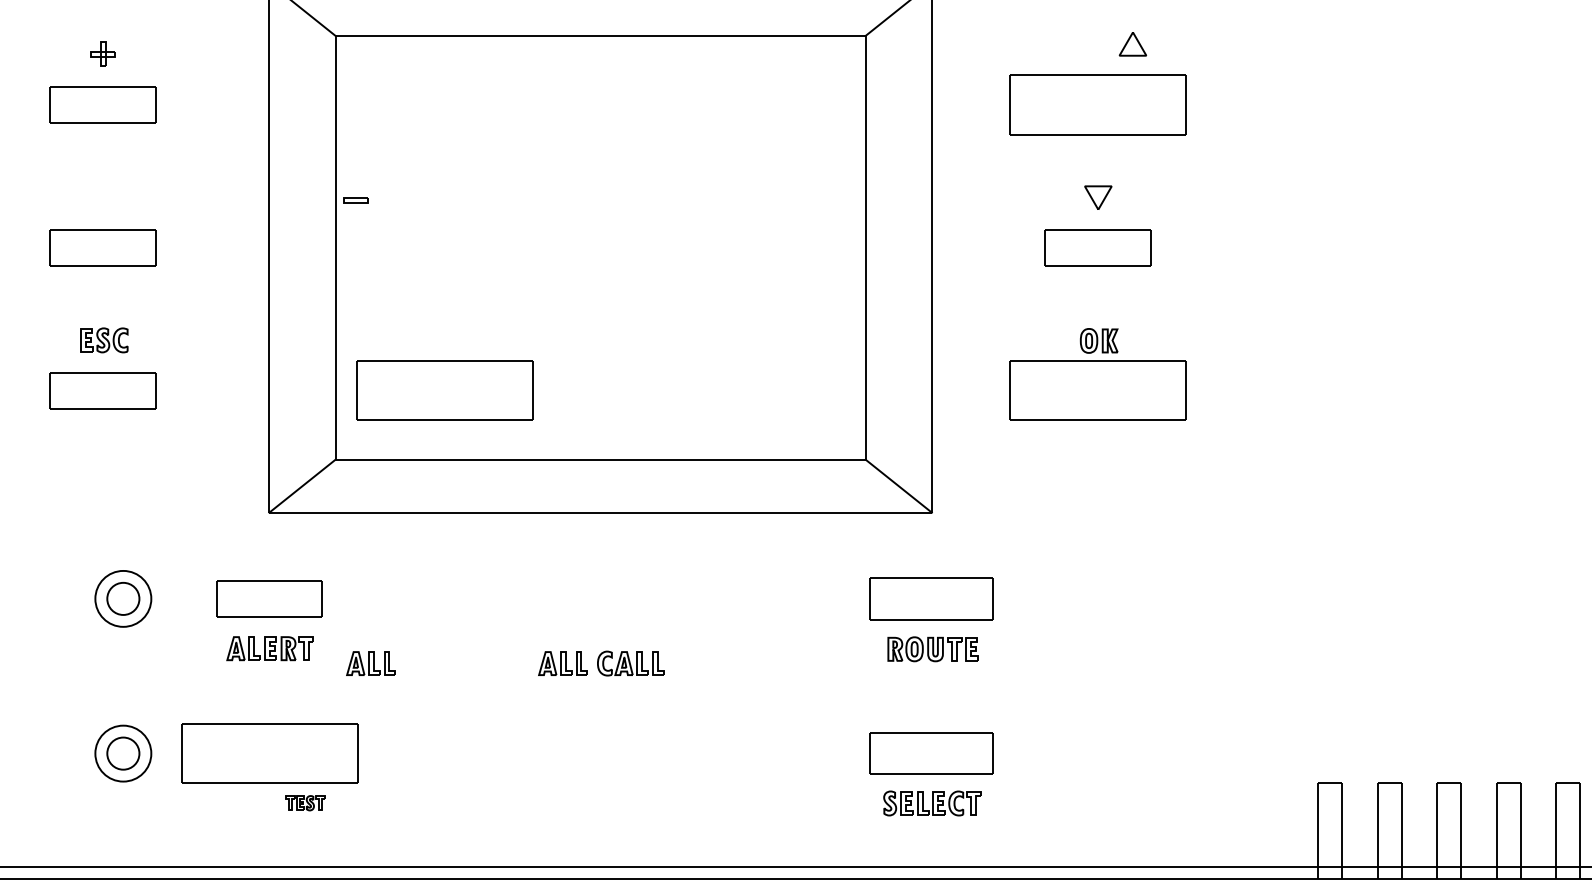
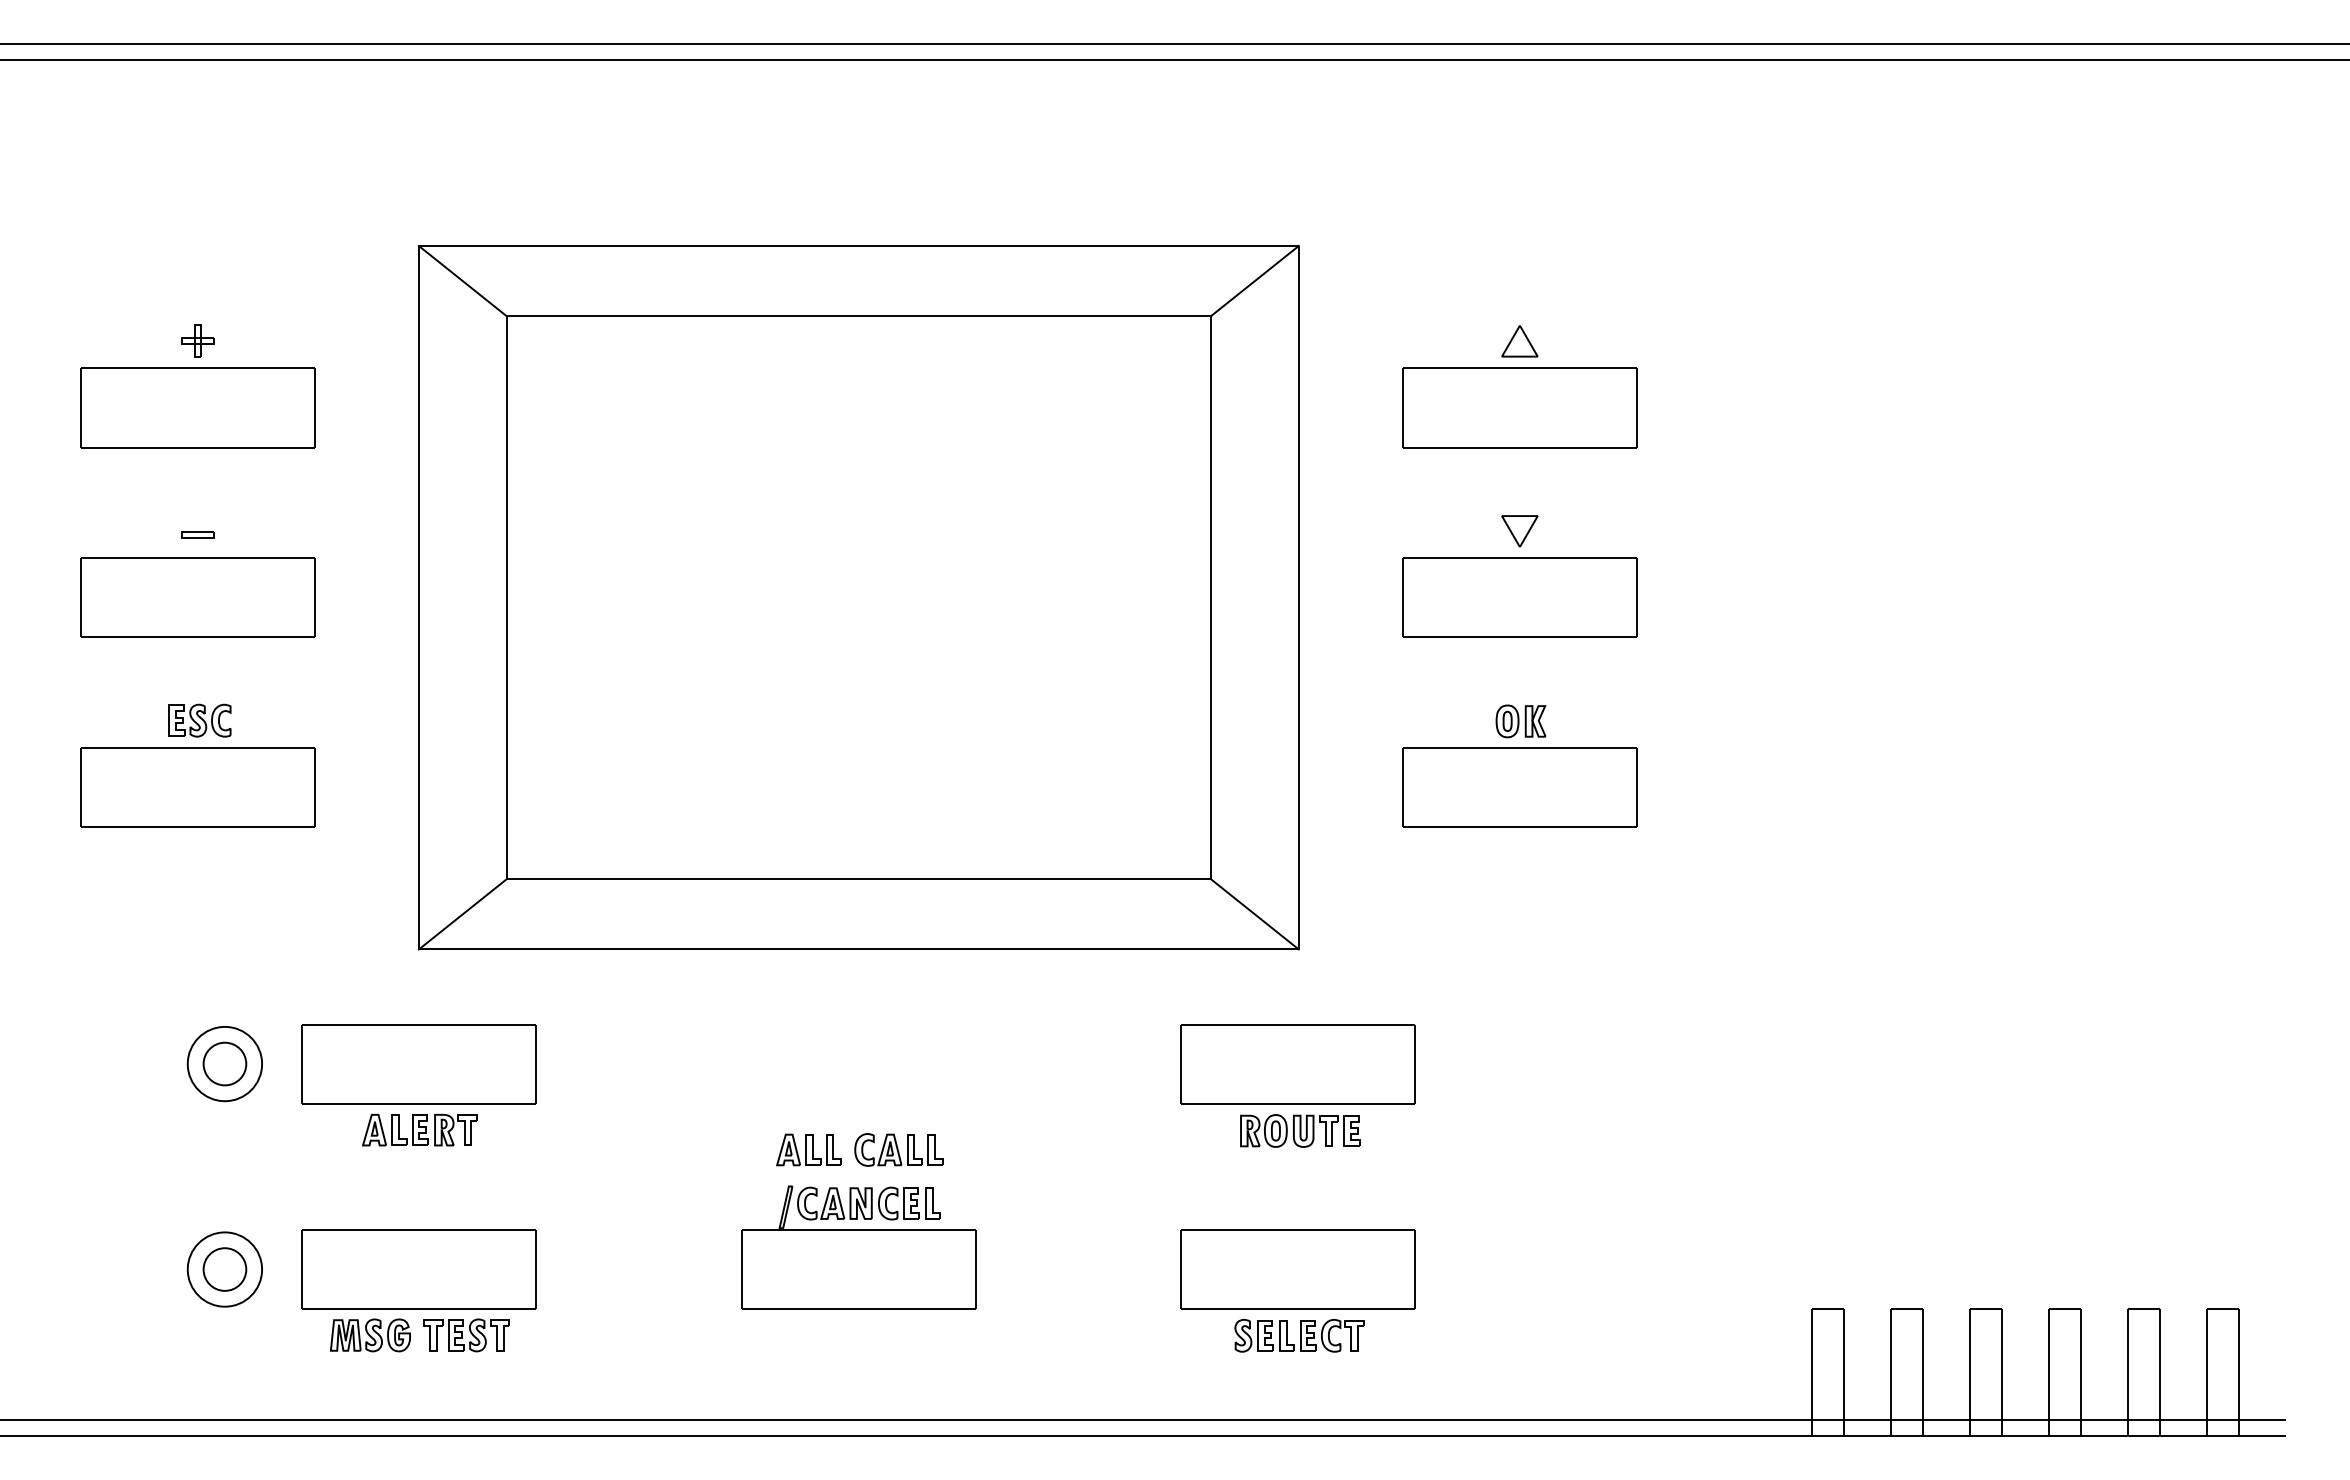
part: (1132, 44) -> (1519, 341), moved
part: (102, 104) -> (197, 407), size x1.67
part: (355, 200) -> (197, 534), moved
part: (102, 247) -> (197, 597), size x1.67
part: (1098, 247) -> (1519, 597), size x1.67
part: (102, 390) -> (197, 787), size x1.67
part: (445, 390) -> (652, 787), removed
part: (269, 599) -> (418, 1064), size x1.67
part: (930, 599) -> (1297, 1064), size x1.43
part: (370, 663) -> (553, 1149), removed
part: (600, 737) -> (858, 1247), added
part: (930, 753) -> (1297, 1269), size x1.43
part: (232, 803) -> (370, 1335), added
part: (305, 803) -> (466, 1335), size x1.67

